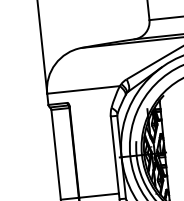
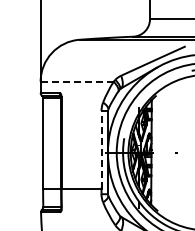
line: (83, 89) -> (77, 81), solid -> dashed
line: (114, 154) -> (101, 149), solid -> dashed

